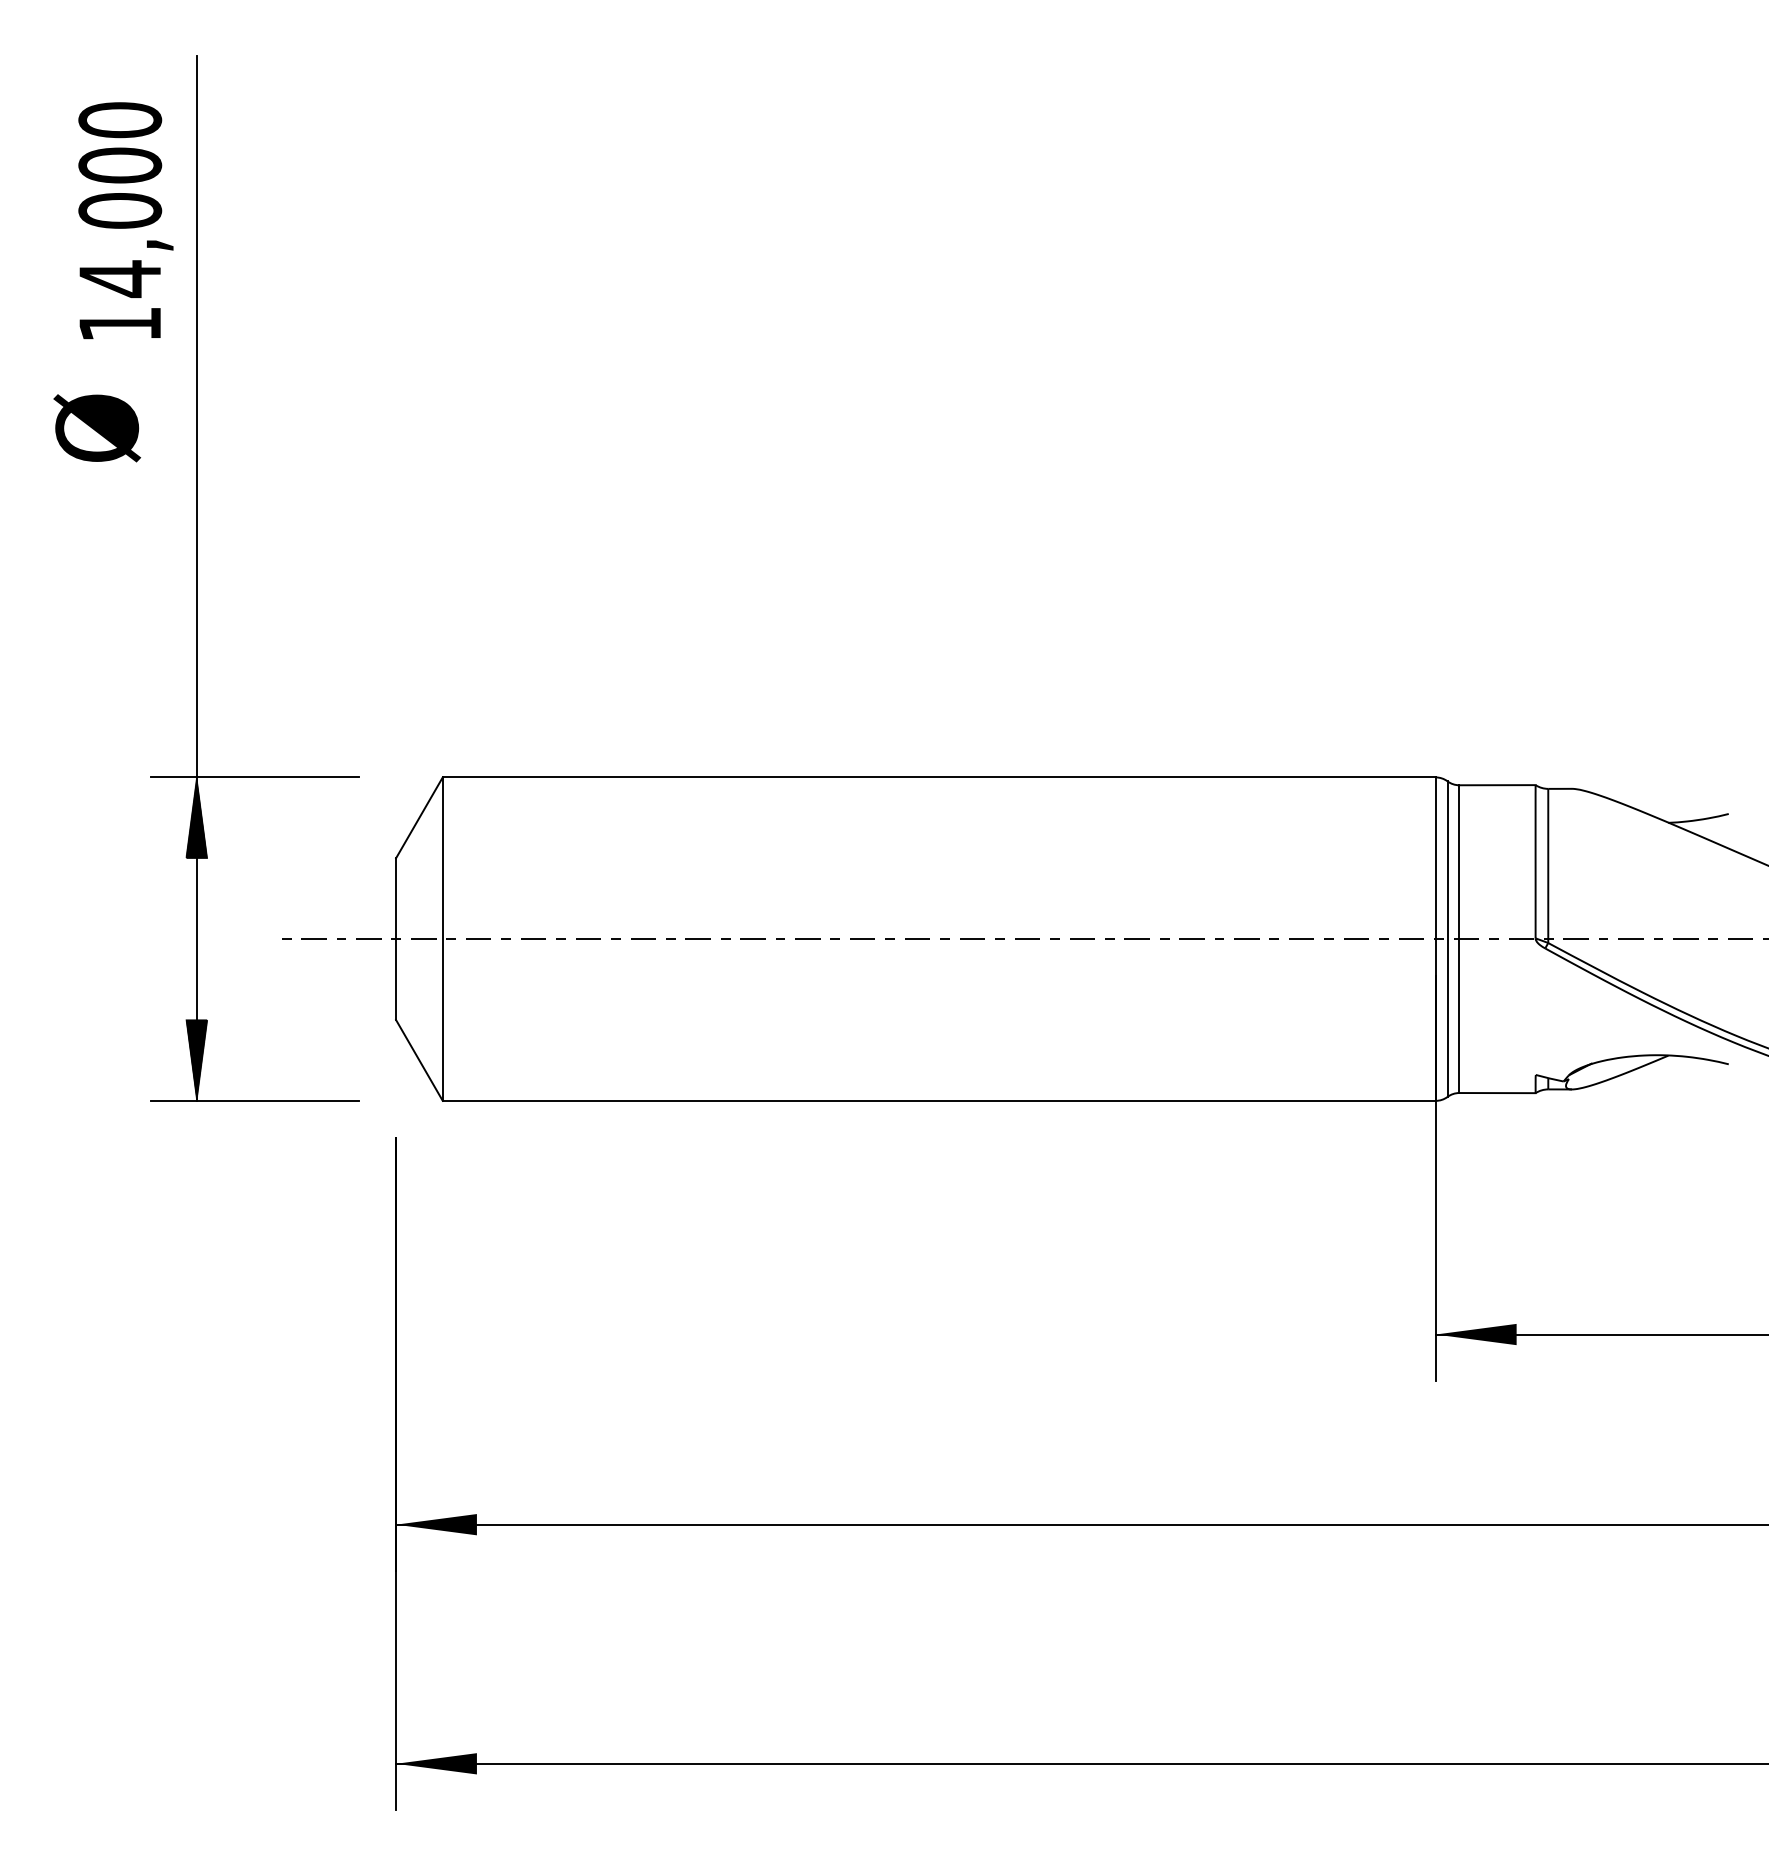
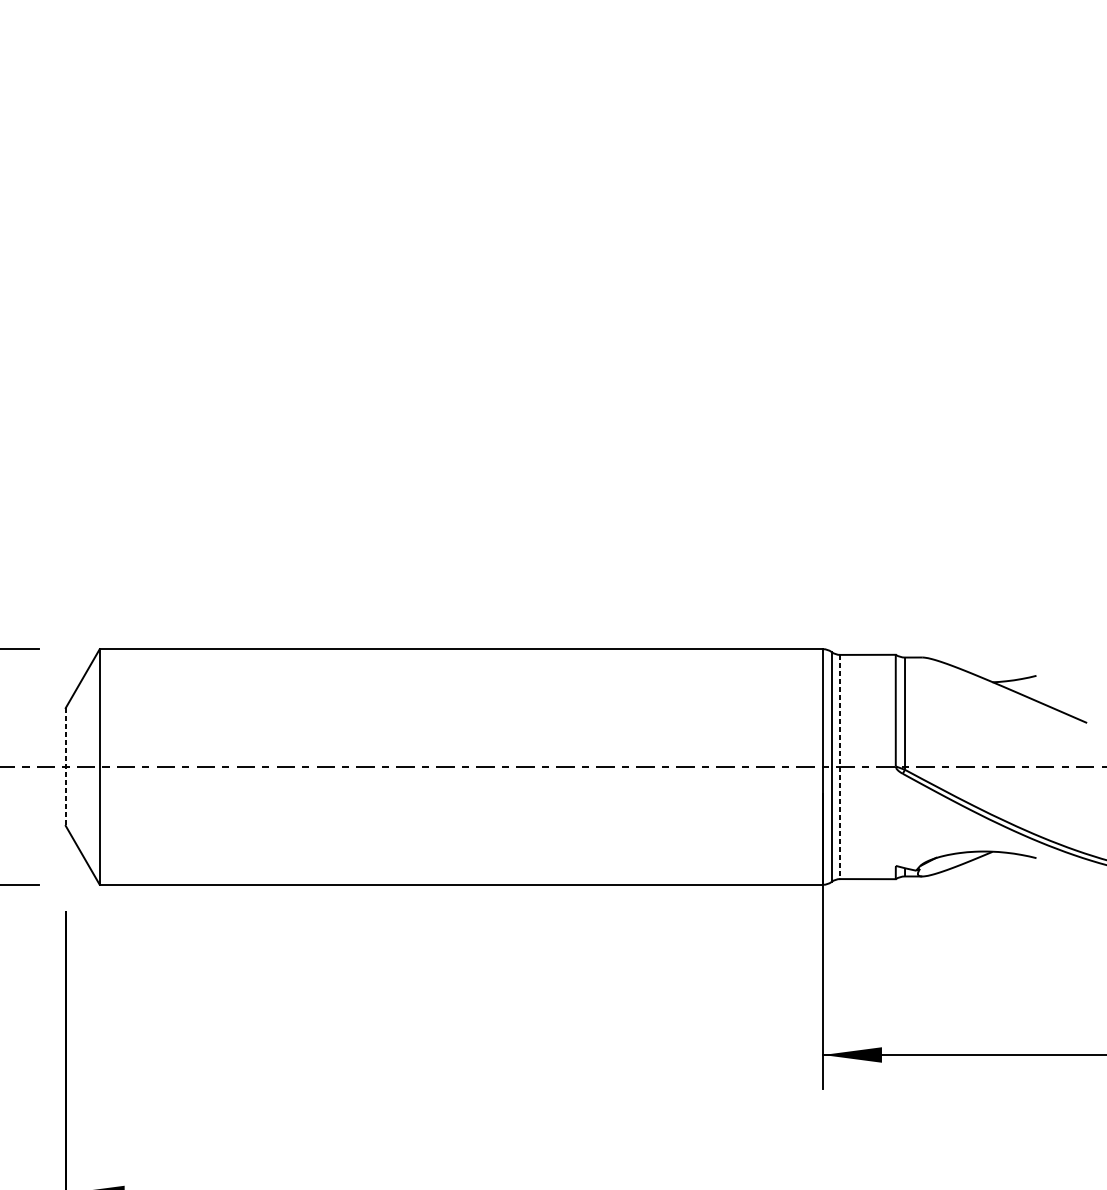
line: (396, 939) -> (66, 767), solid -> dashed
line: (1459, 939) -> (840, 767), solid -> dashed

